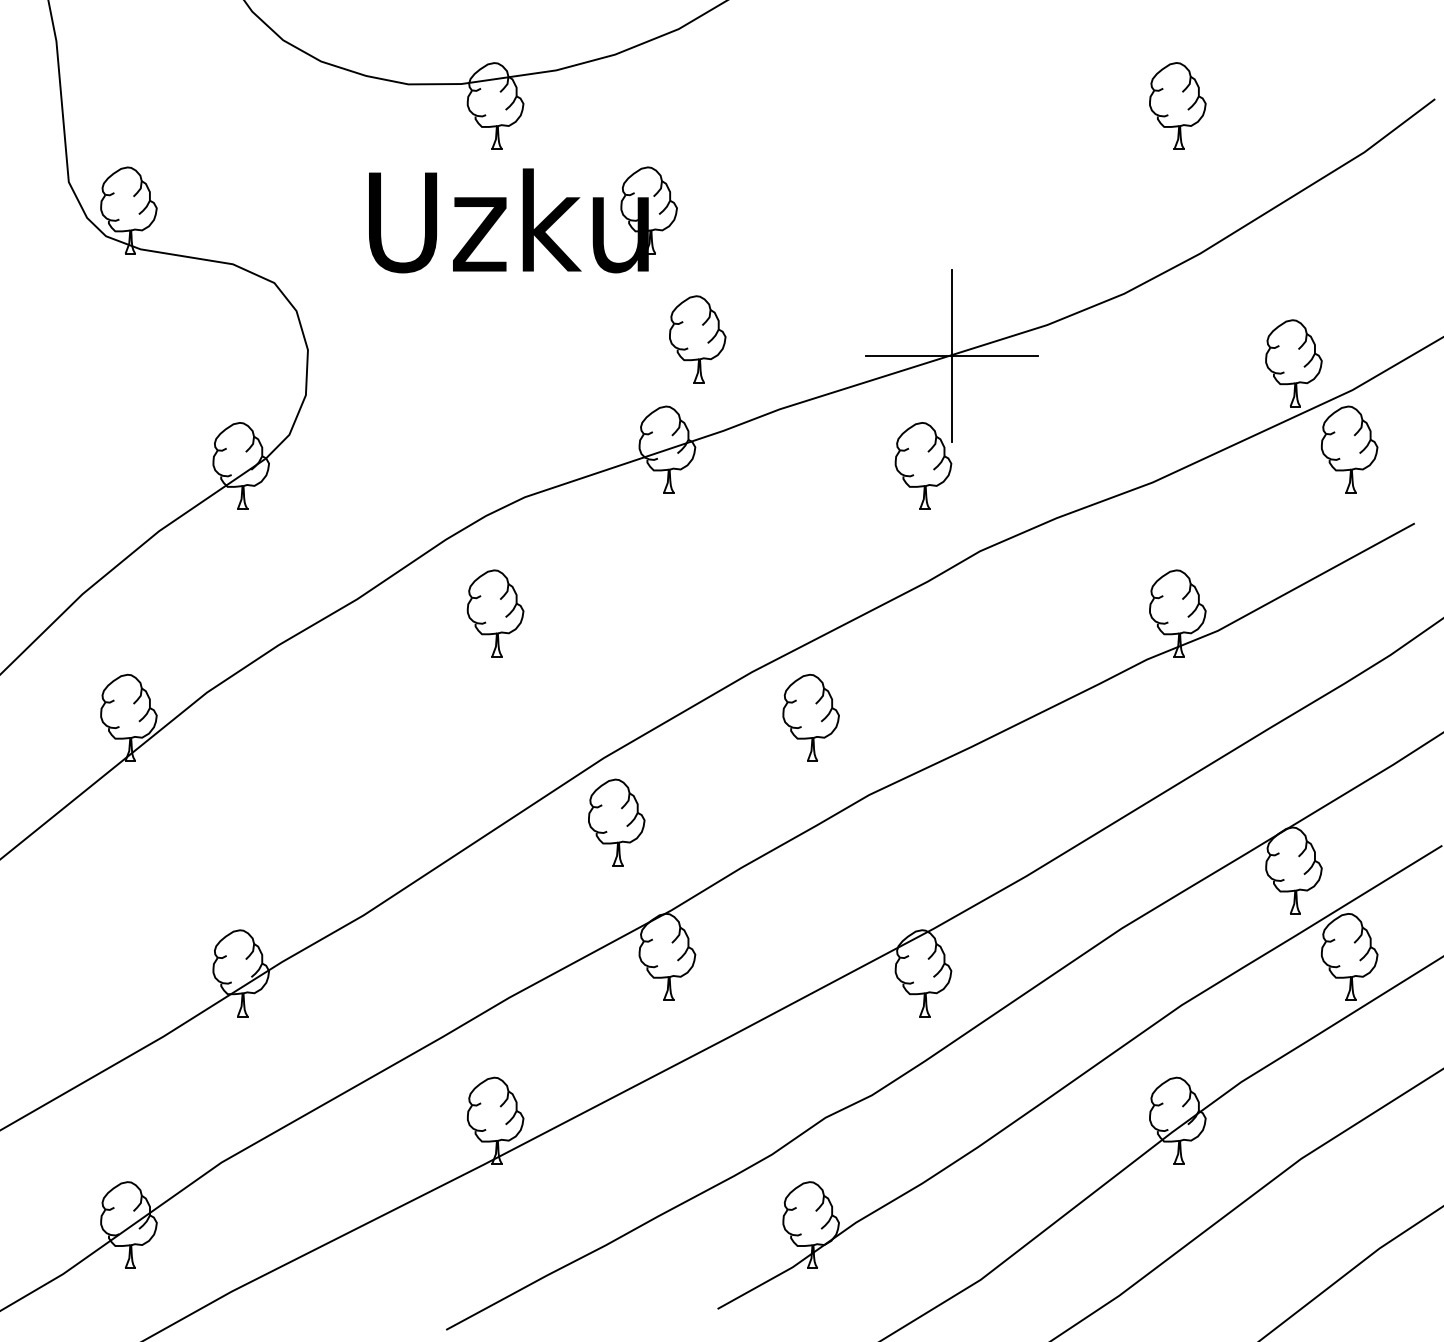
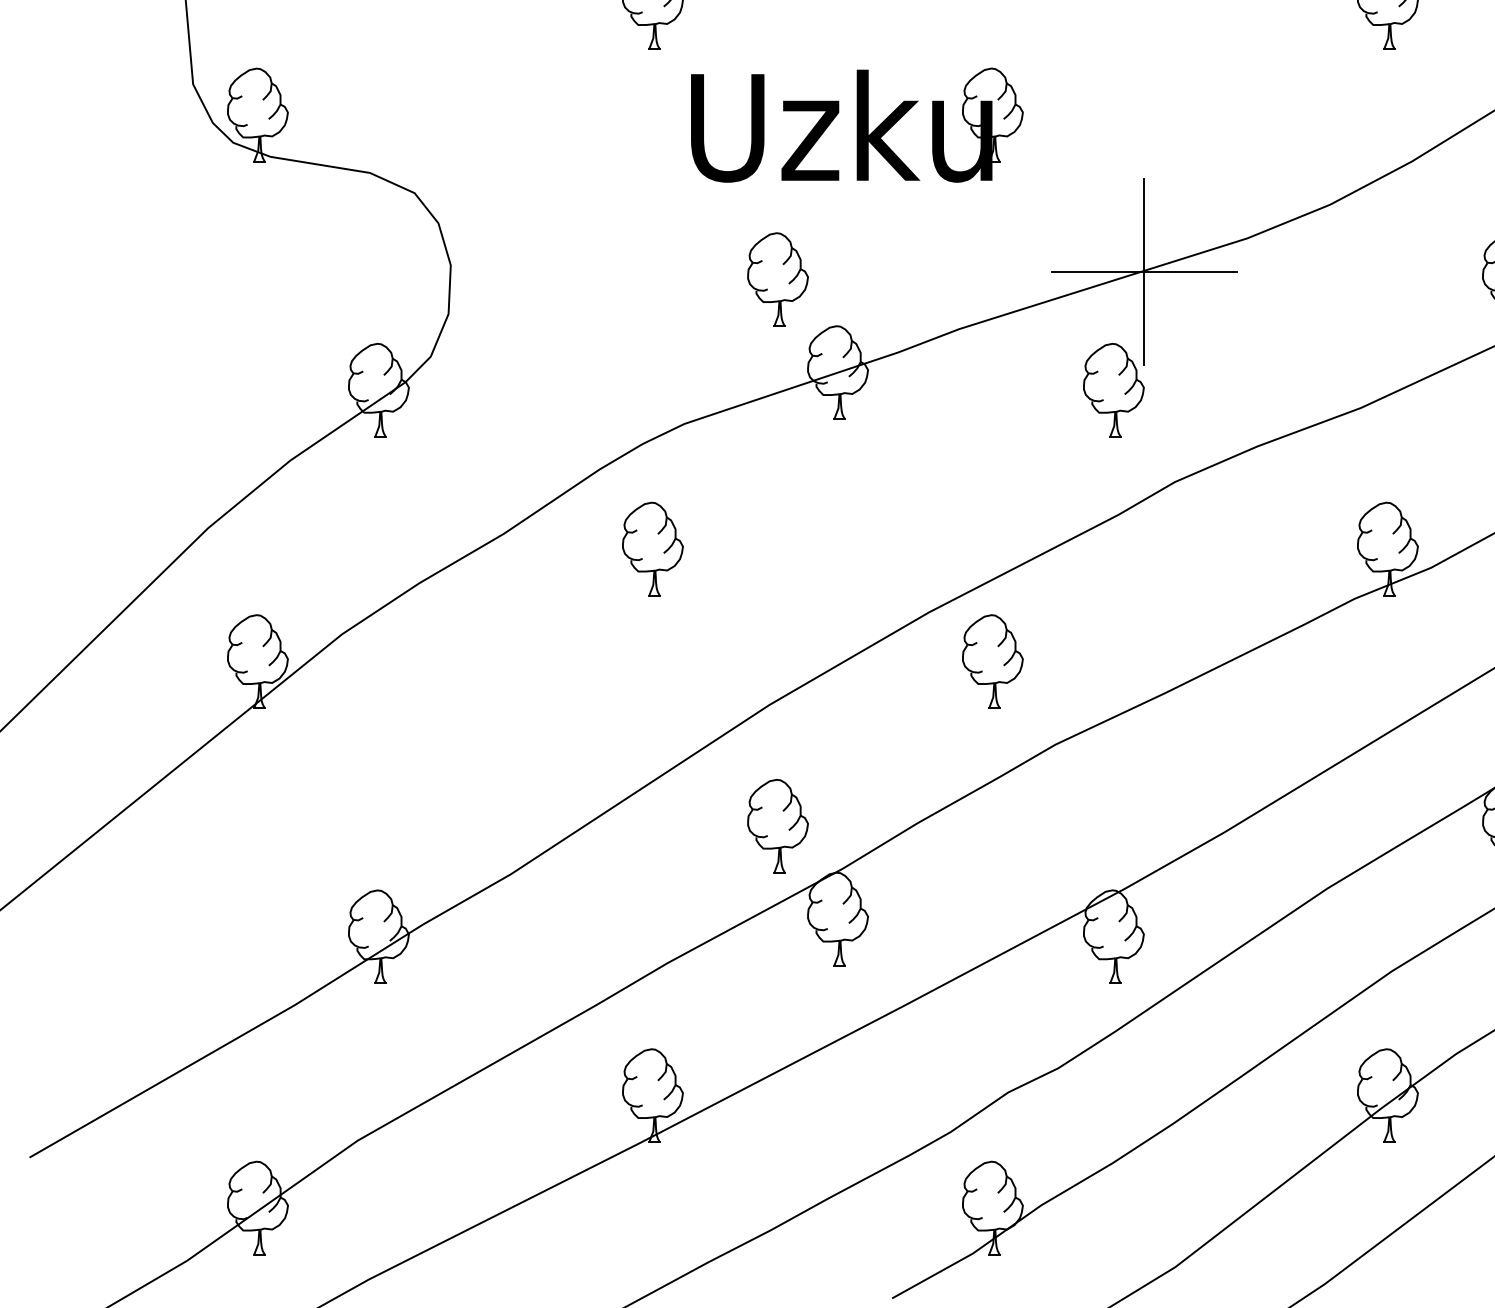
part: (523, 219) -> (857, 124), moved
part: (697, 339) -> (777, 279), moved
part: (616, 822) -> (777, 826), moved

